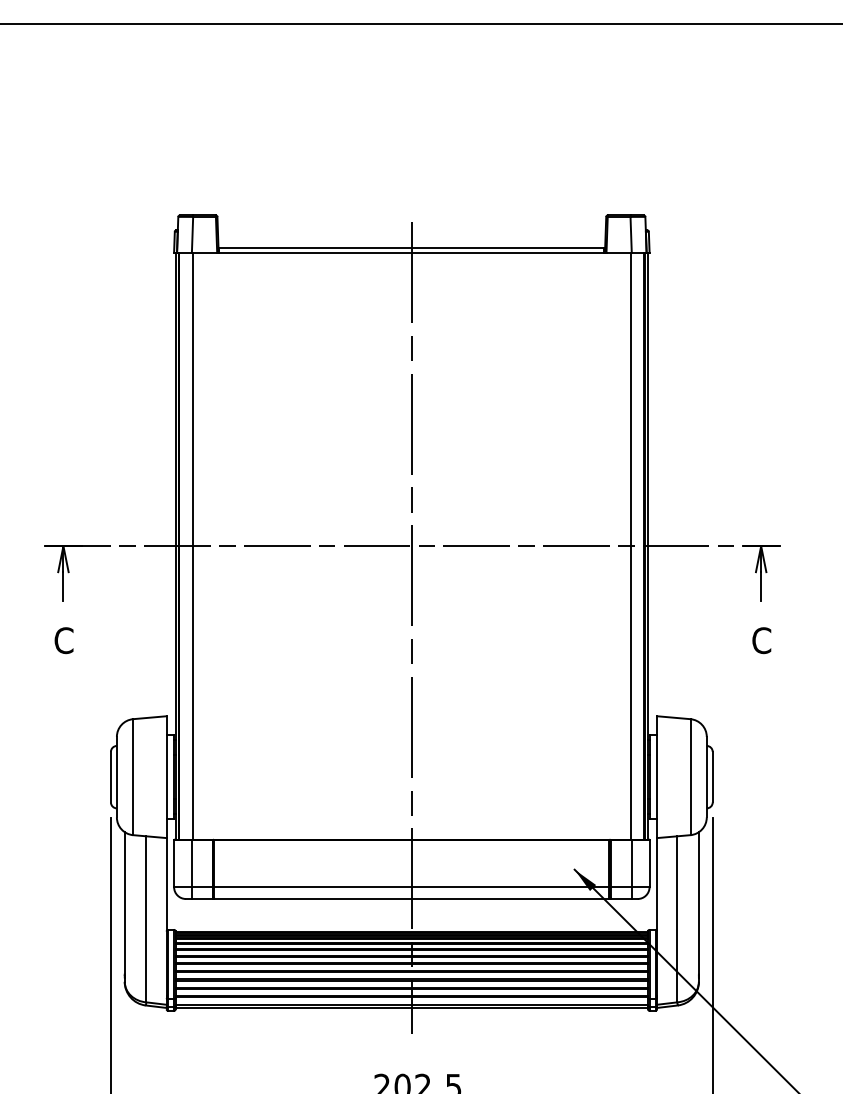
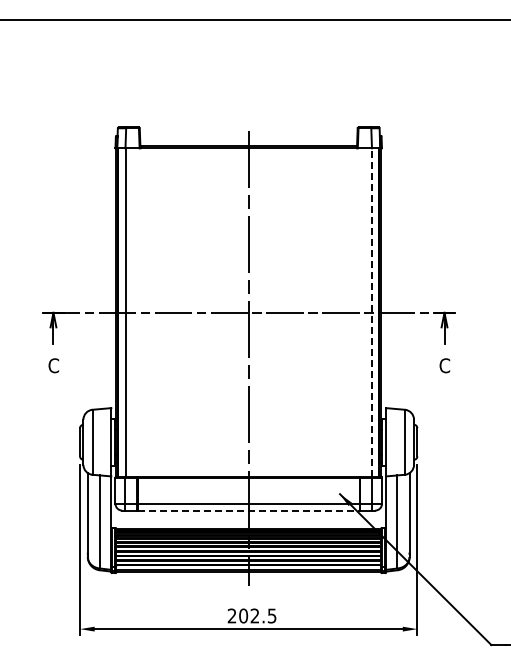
line: (630, 545) -> (371, 312), solid -> dashed
line: (411, 898) -> (248, 510), solid -> dashed

